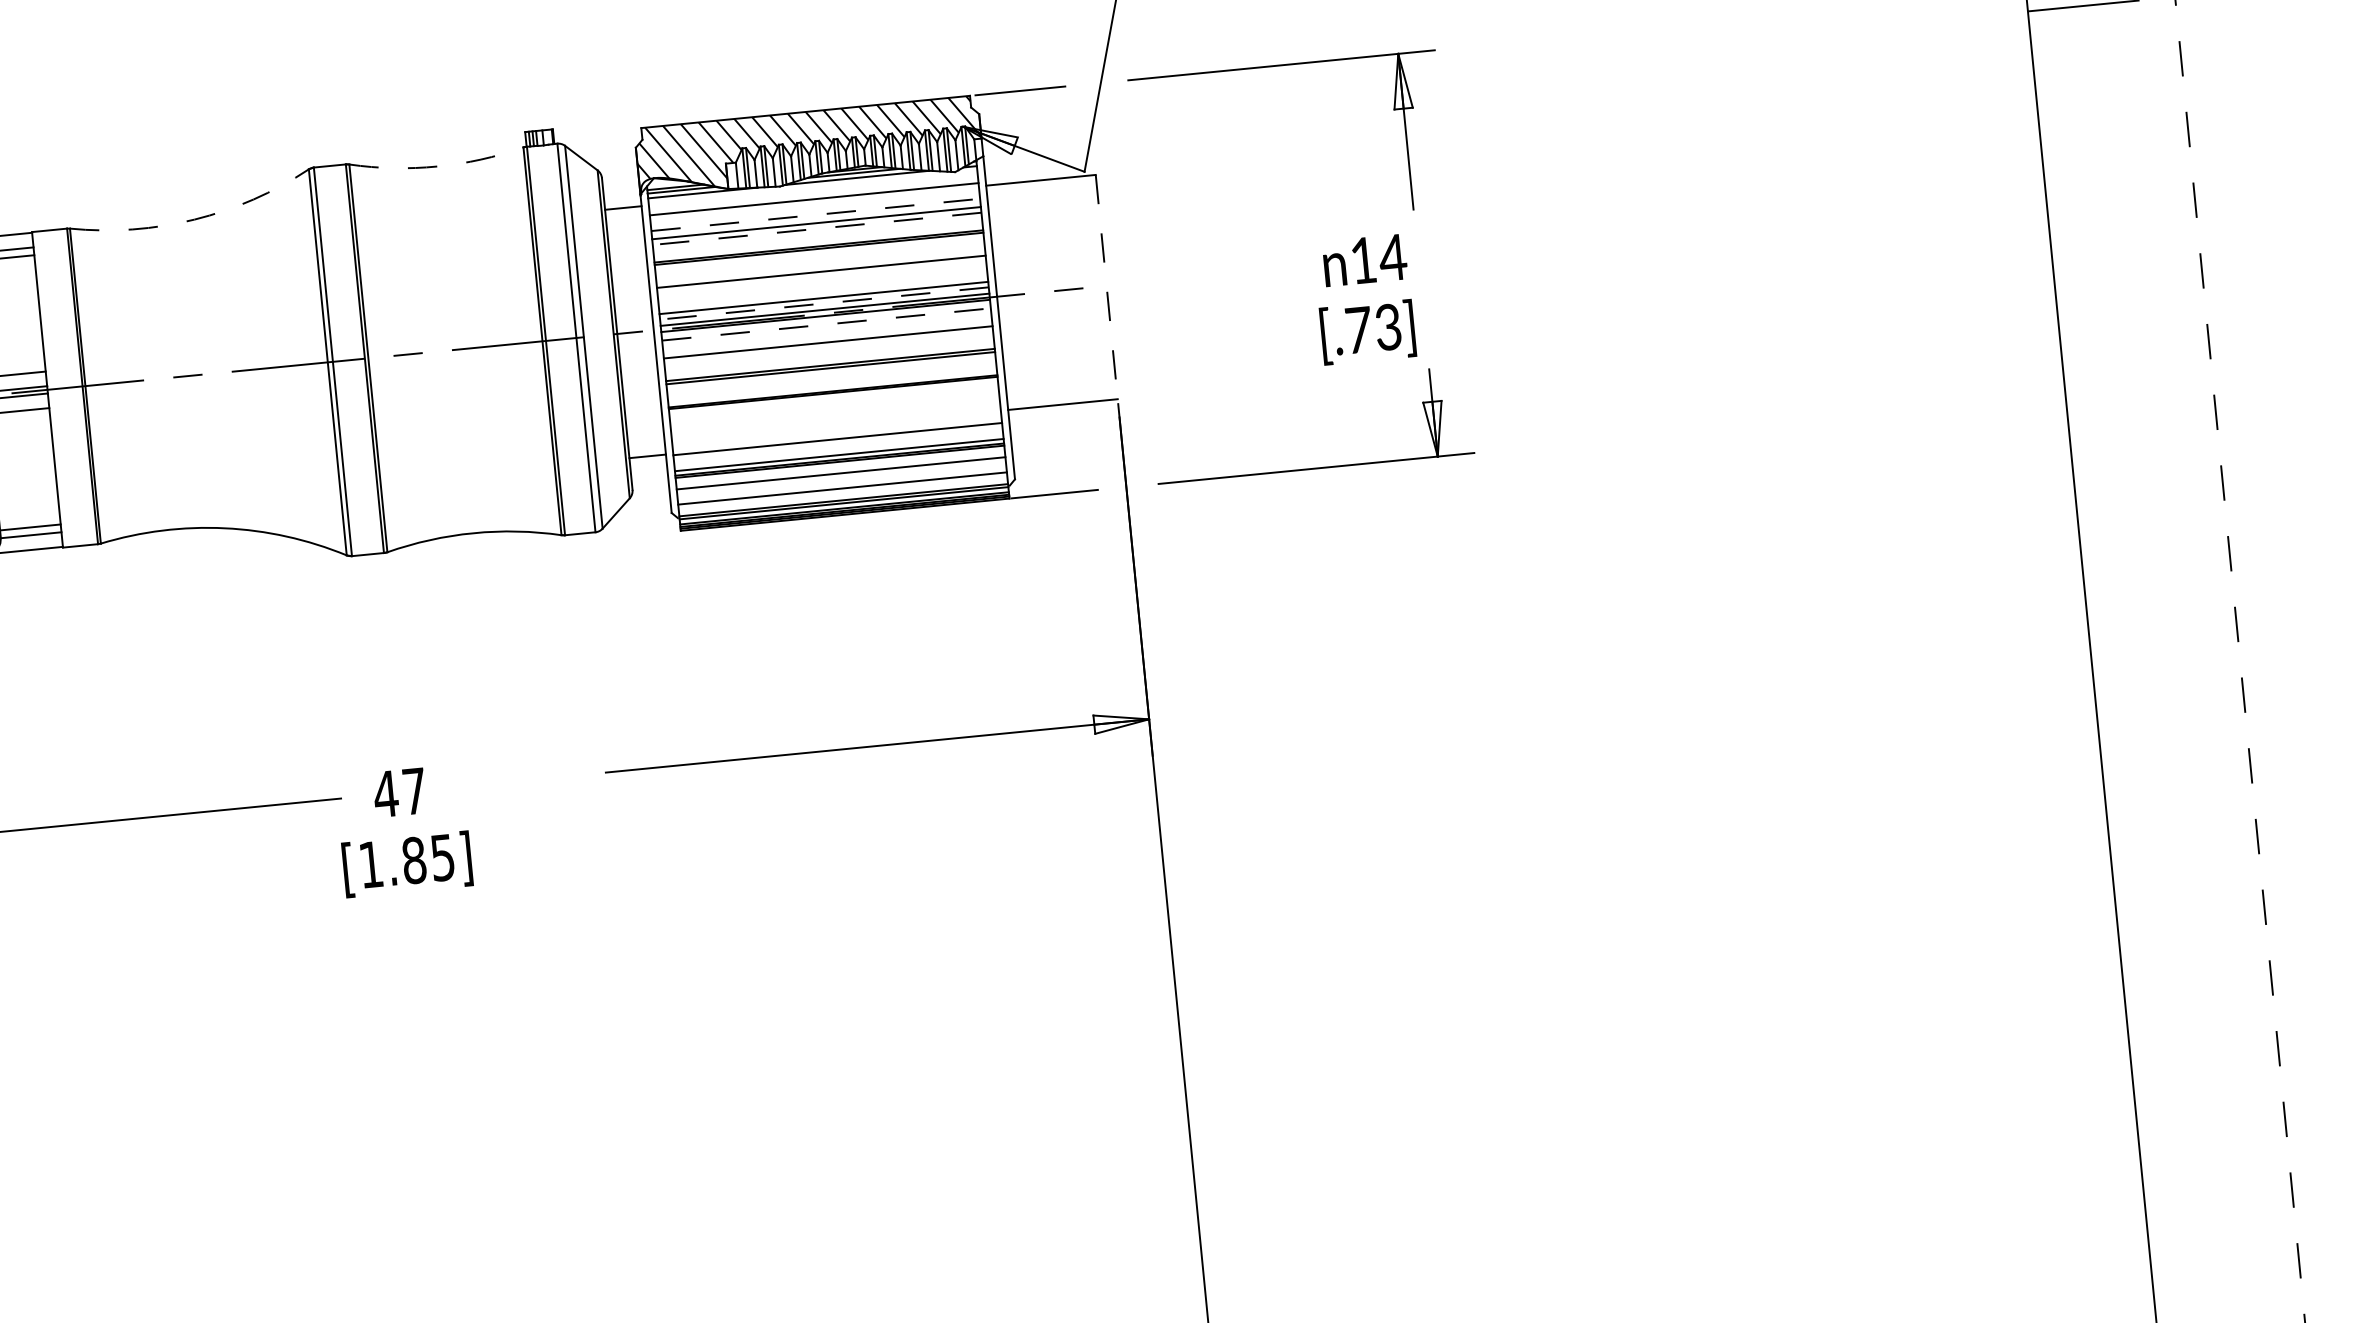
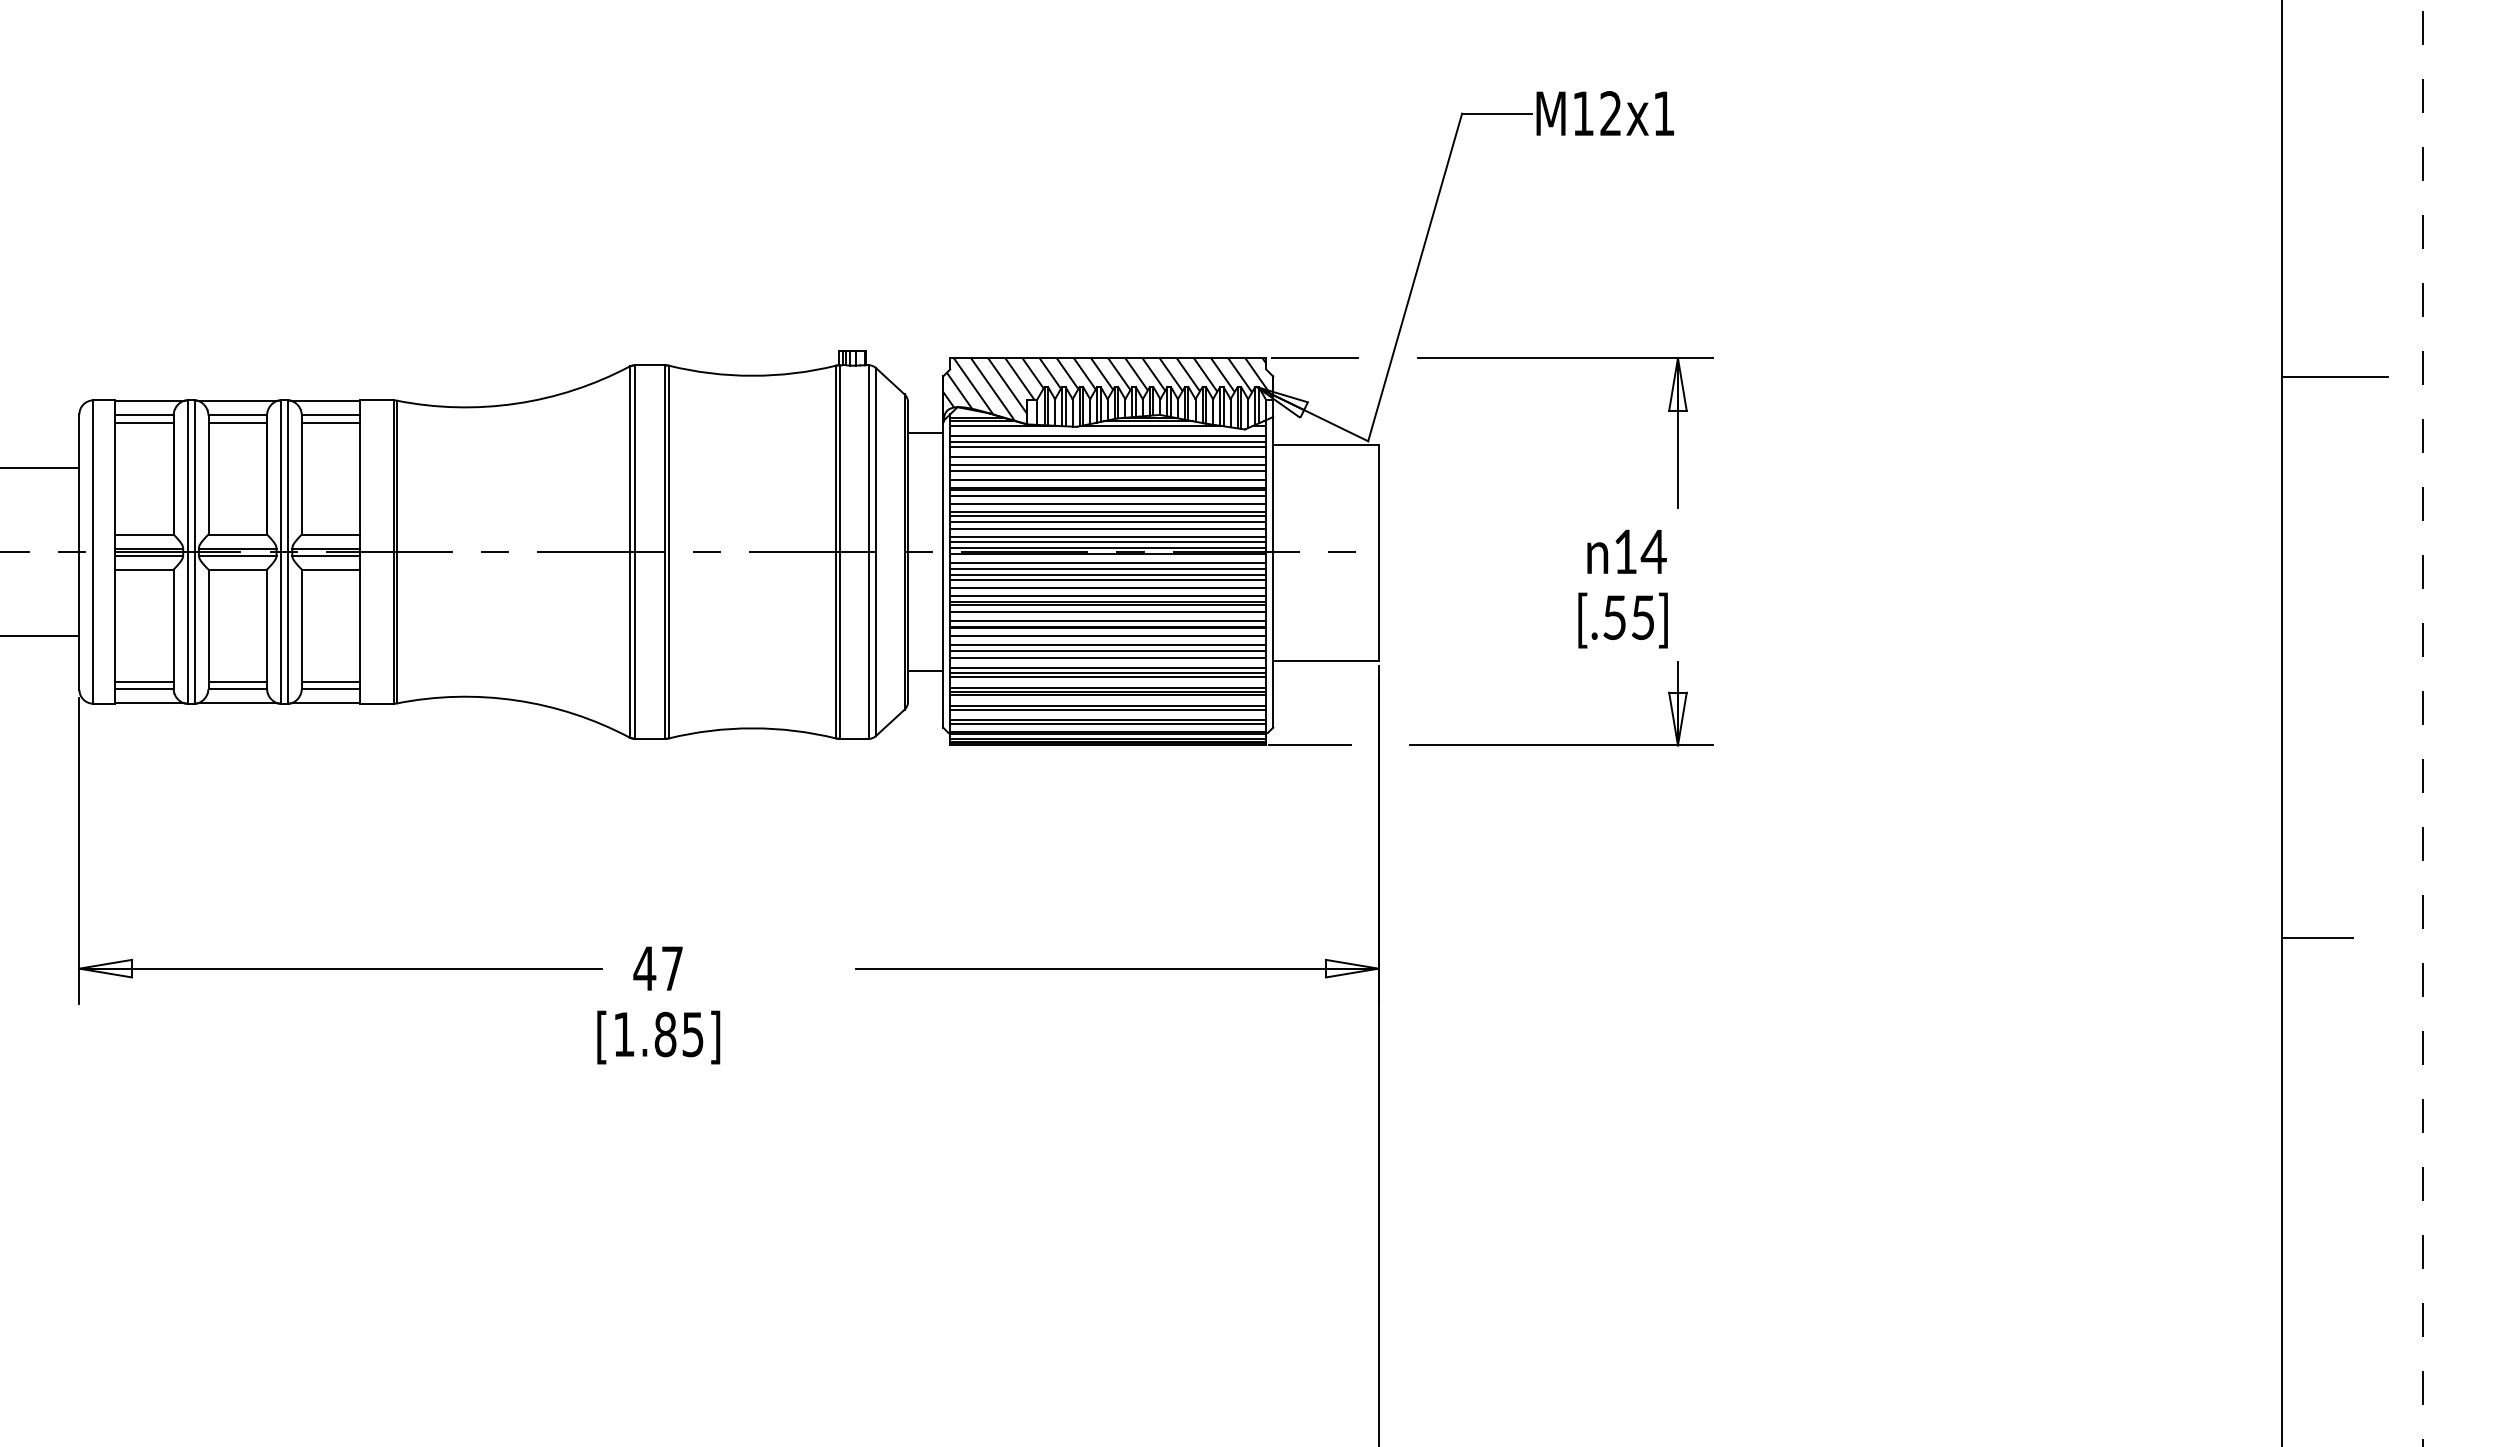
arc: (437, 166) -> (752, 375), dashed -> solid
line: (813, 193) -> (1108, 436), added
line: (815, 204) -> (1108, 447), added
line: (816, 215) -> (1108, 457), dashed -> solid
arc: (194, 219) -> (516, 403), dashed -> solid
line: (816, 228) -> (1107, 470), dashed -> solid
line: (818, 238) -> (1108, 479), added
line: (819, 254) -> (1108, 495), added
line: (820, 263) -> (1108, 503), added
line: (822, 275) -> (1108, 515), added
line: (822, 281) -> (1108, 521), added
line: (1106, 287) -> (1378, 553), dashed -> solid
line: (823, 289) -> (1108, 528), added
line: (823, 303) -> (1107, 542), dashed -> solid
line: (826, 324) -> (1108, 562), dashed -> solid
text: (1373, 328) -> (1628, 617), [.73] -> [.55]
line: (827, 331) -> (1108, 569), added
line: (828, 337) -> (1108, 575), added
line: (829, 350) -> (1108, 587), added
line: (830, 358) -> (1108, 595), added
line: (831, 376) -> (1108, 612), added
line: (832, 385) -> (1108, 621), added
line: (834, 400) -> (1108, 635), added
line: (835, 410) -> (1108, 645), added
line: (835, 415) -> (1108, 650), added
line: (836, 423) -> (1108, 657), added
line: (837, 433) -> (1108, 667), added
line: (838, 444) -> (1108, 677), added
line: (841, 477) -> (1108, 709), added
line: (843, 491) -> (1108, 723), added
line: (2122, 592) -> (2317, 938), added

